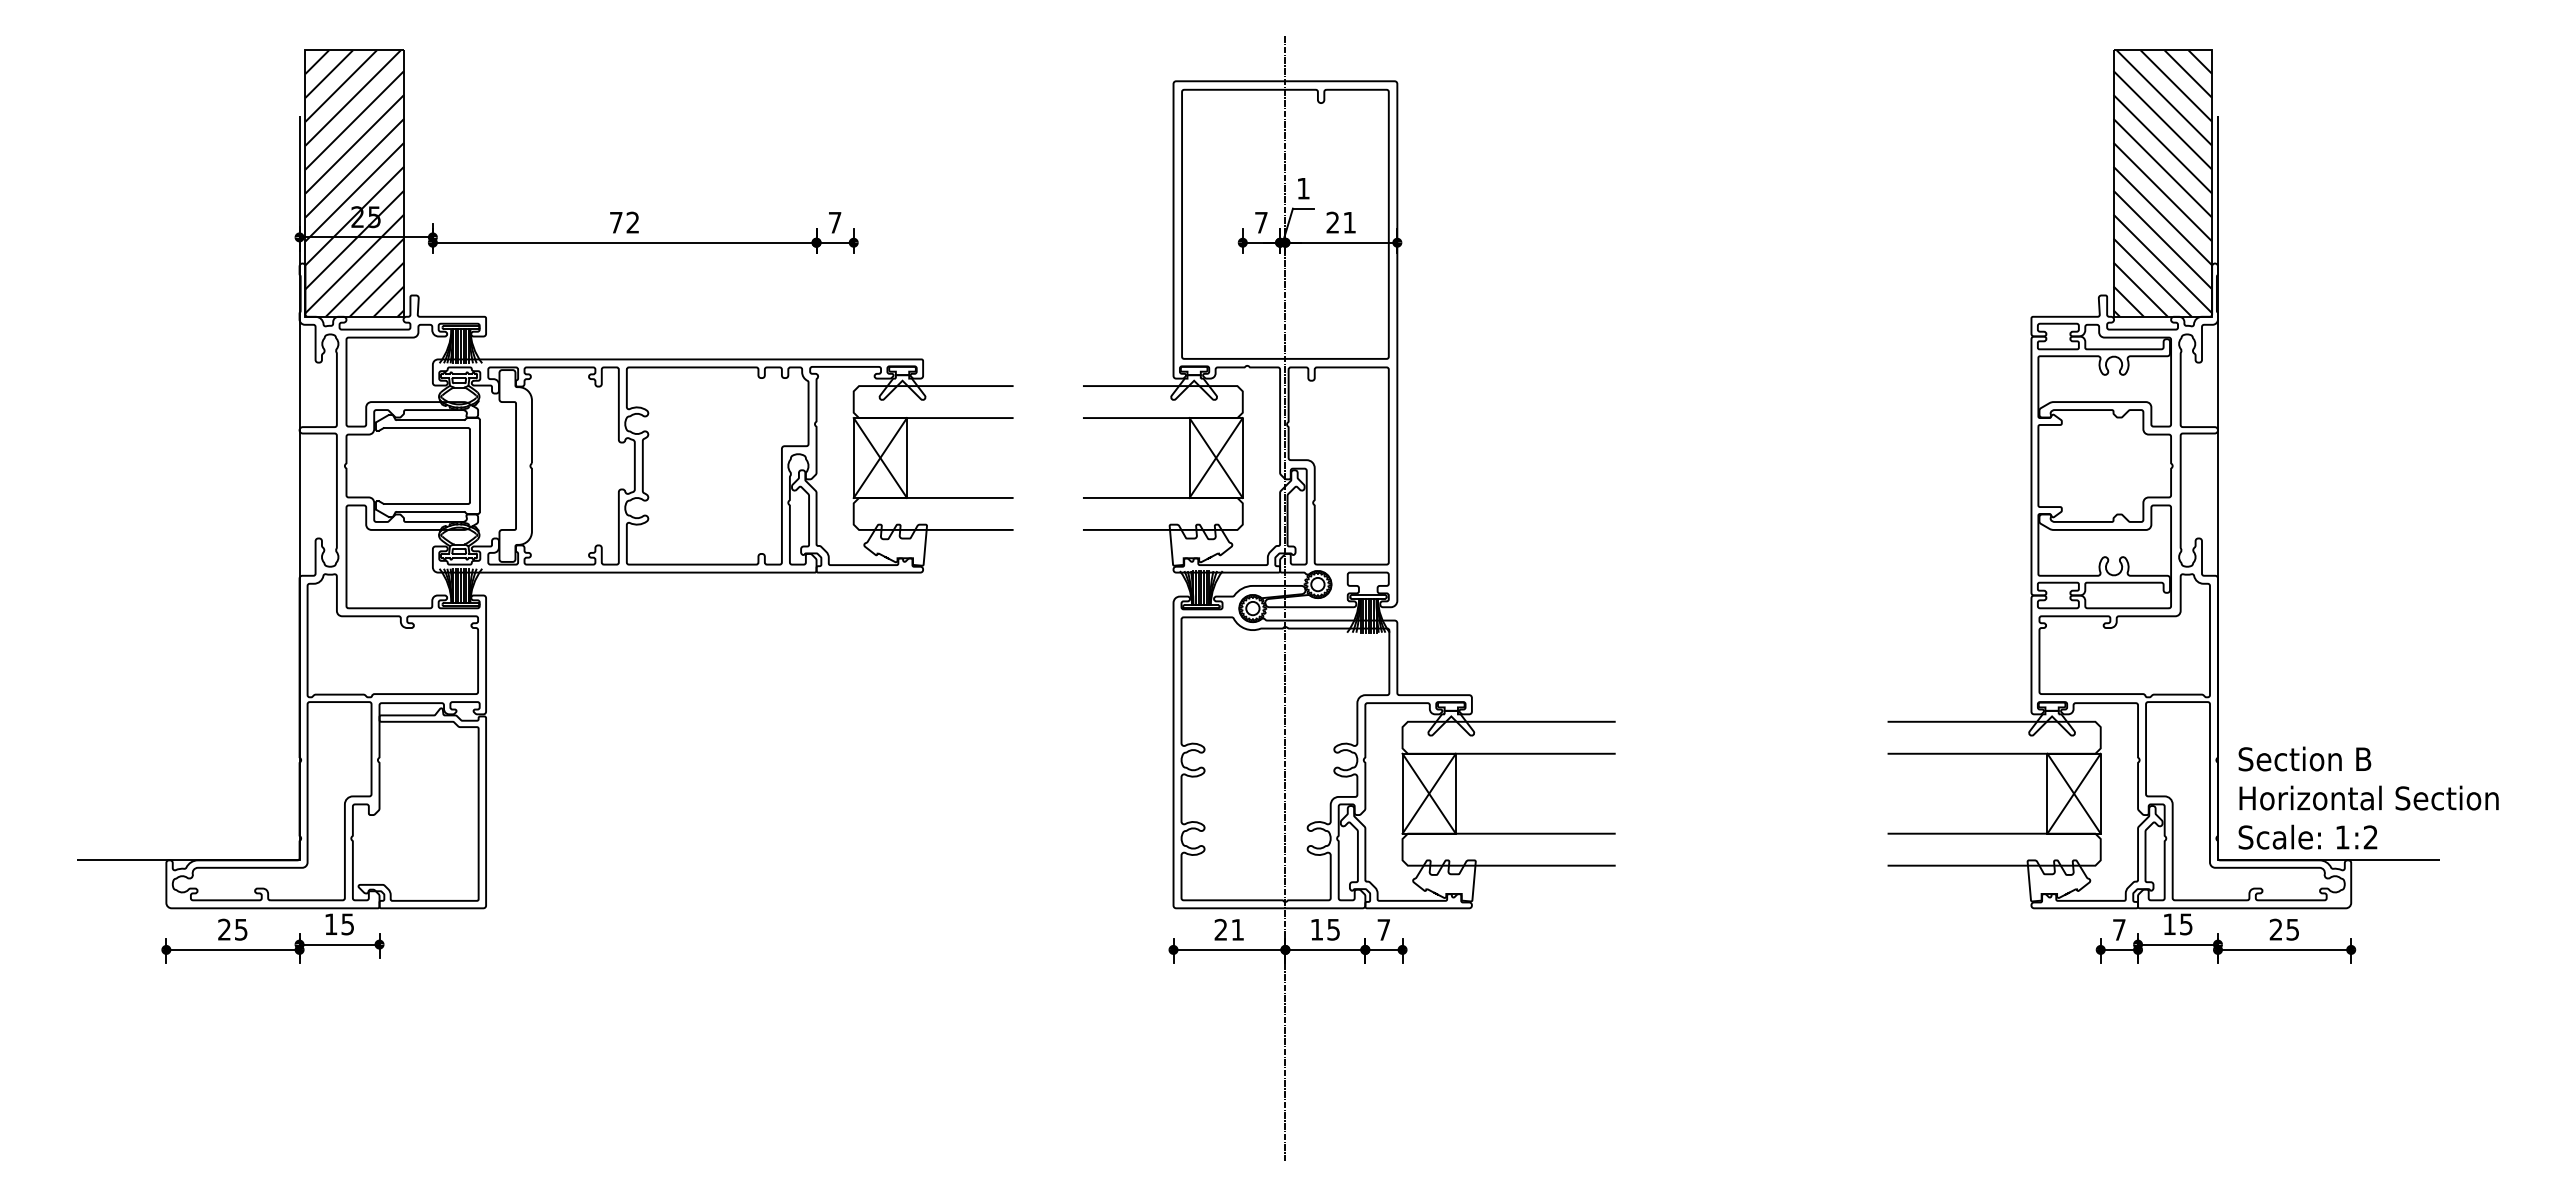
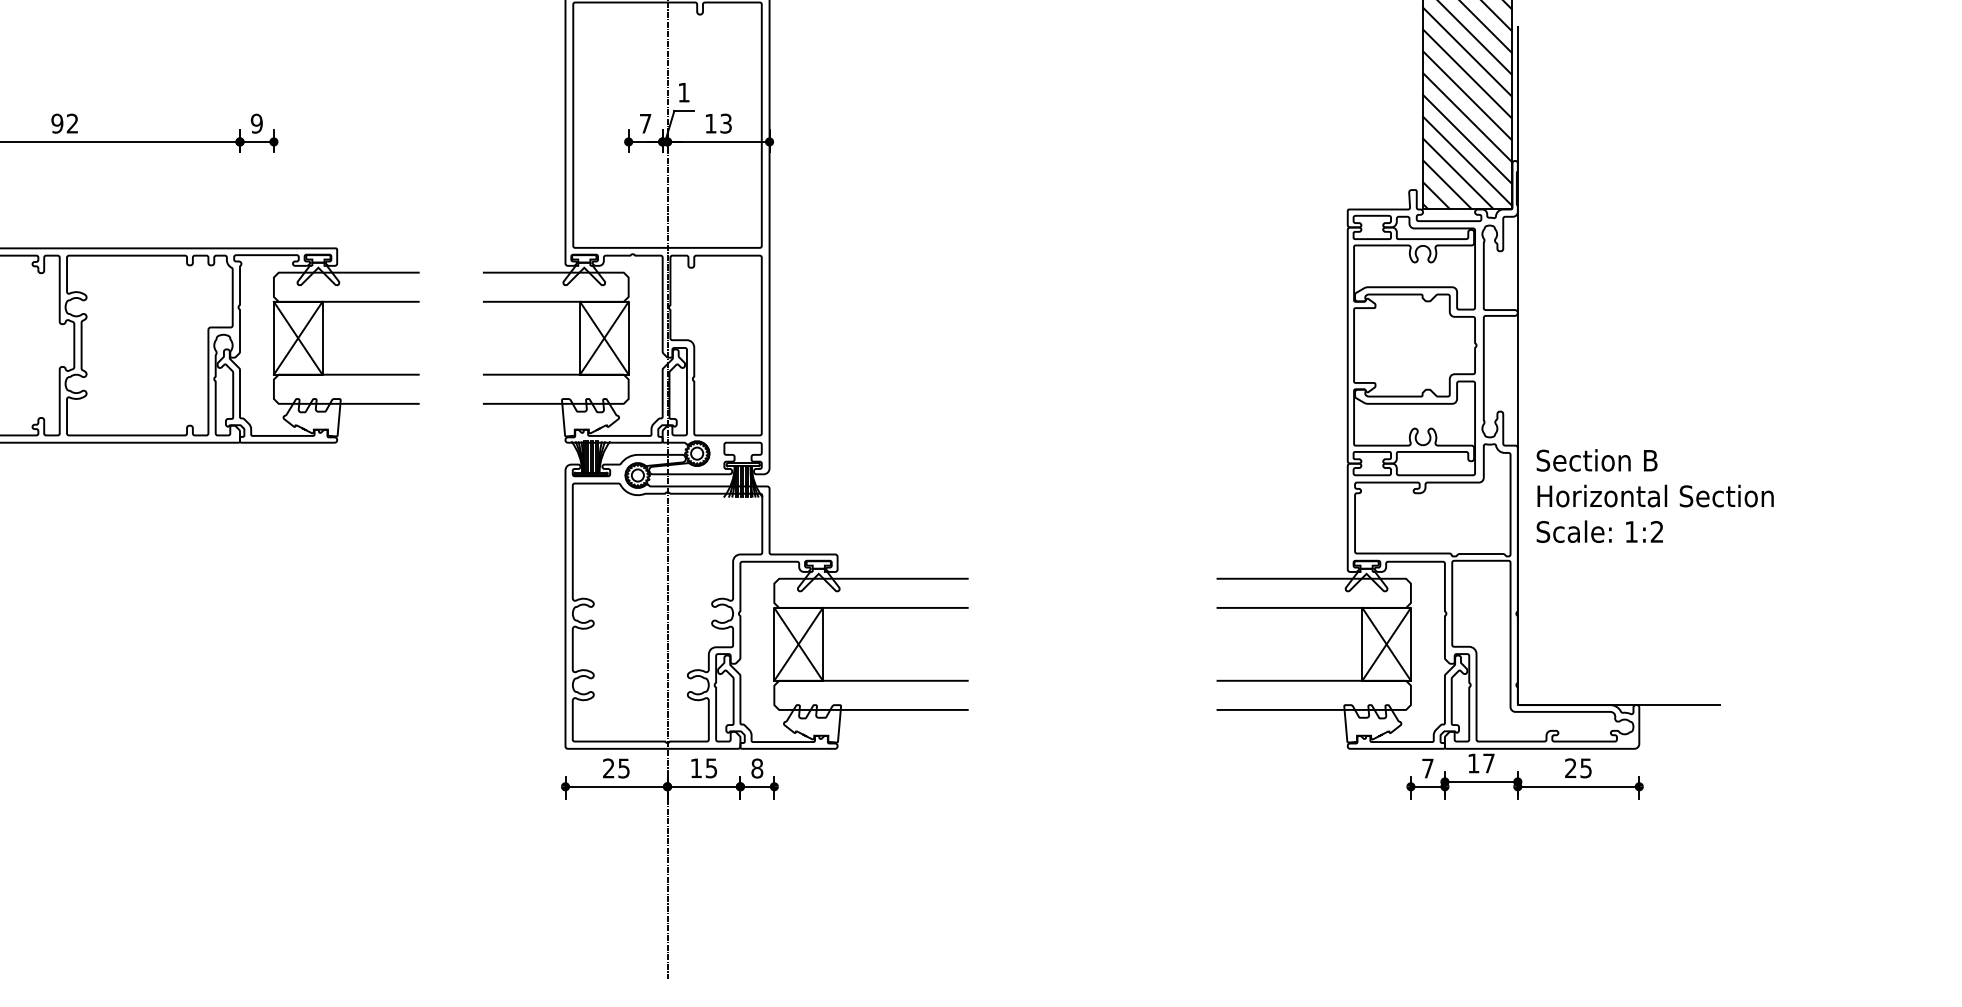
text: (615, 222) -> (56, 123), 72 -> 92
text: (834, 222) -> (256, 123), 7 -> 9
text: (1340, 222) -> (717, 123), 21 -> 13
text: (2368, 797) -> (1655, 495), moved
text: (2186, 924) -> (1489, 763), 15 -> 17
text: (1237, 929) -> (623, 768), 21 -> 25
text: (1383, 929) -> (756, 768), 7 -> 8

